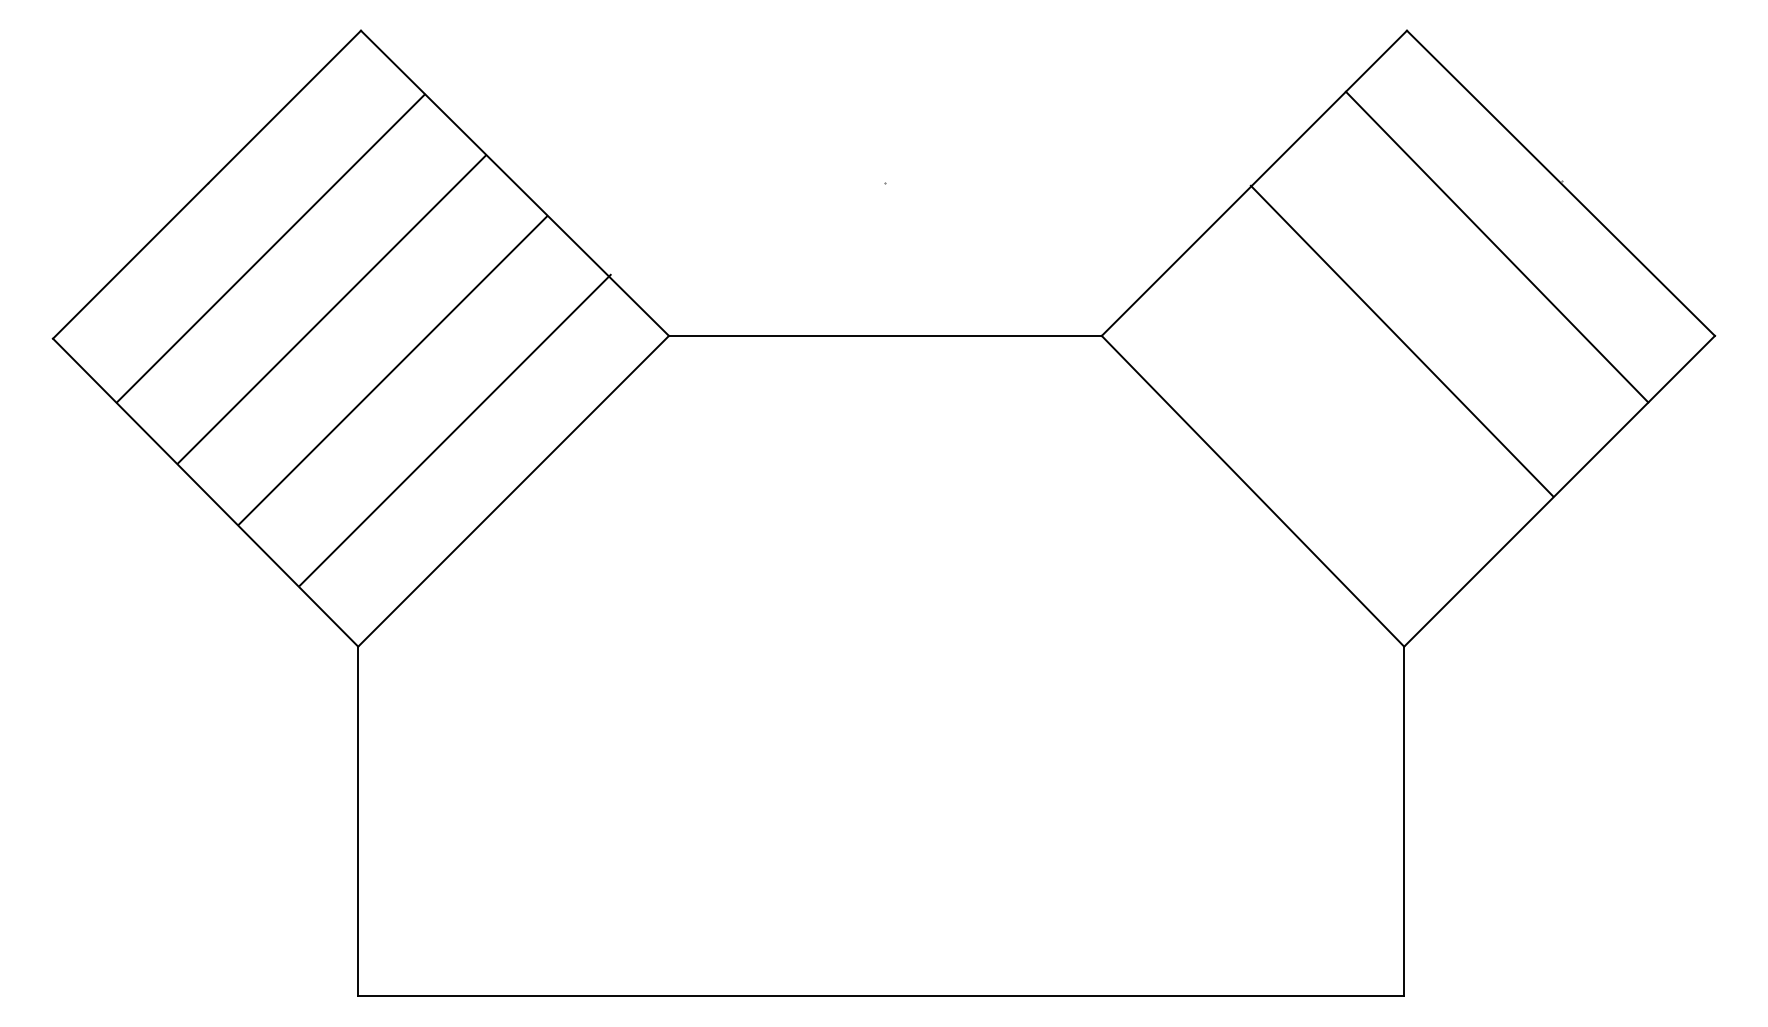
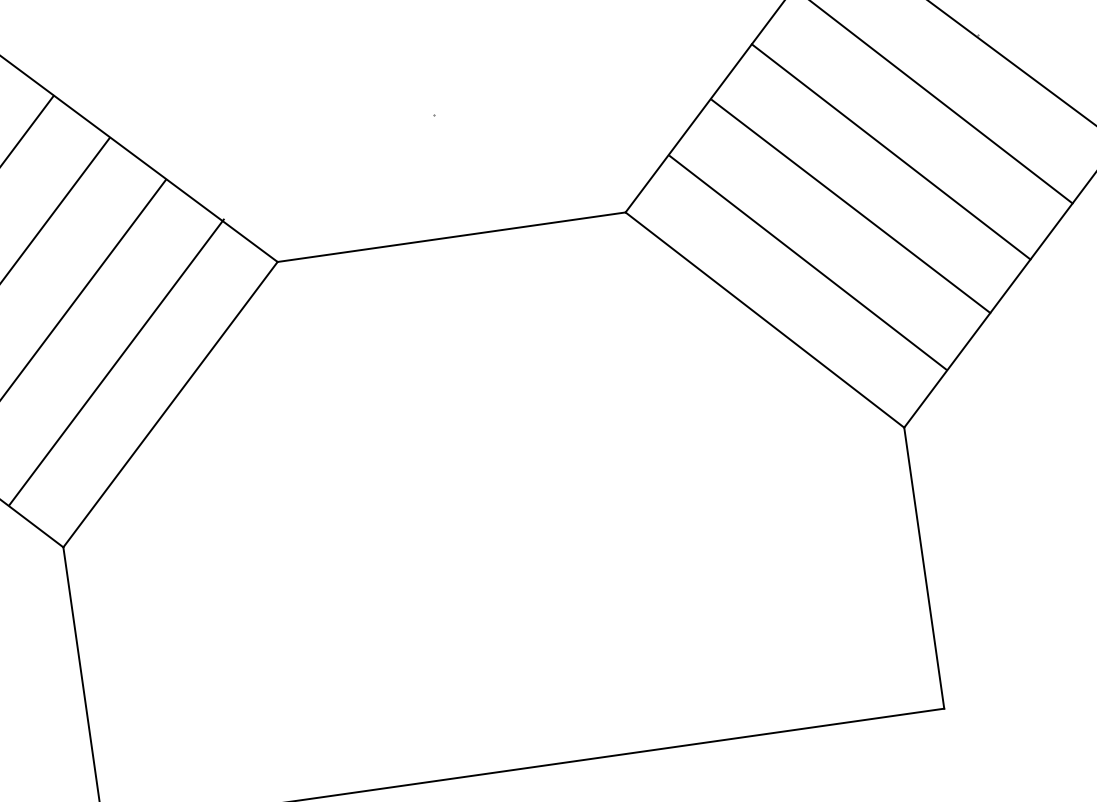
line: (1401, 340) -> (890, 151), moved
line: (1377, 367) -> (850, 206), added
line: (1315, 428) -> (807, 262), added

